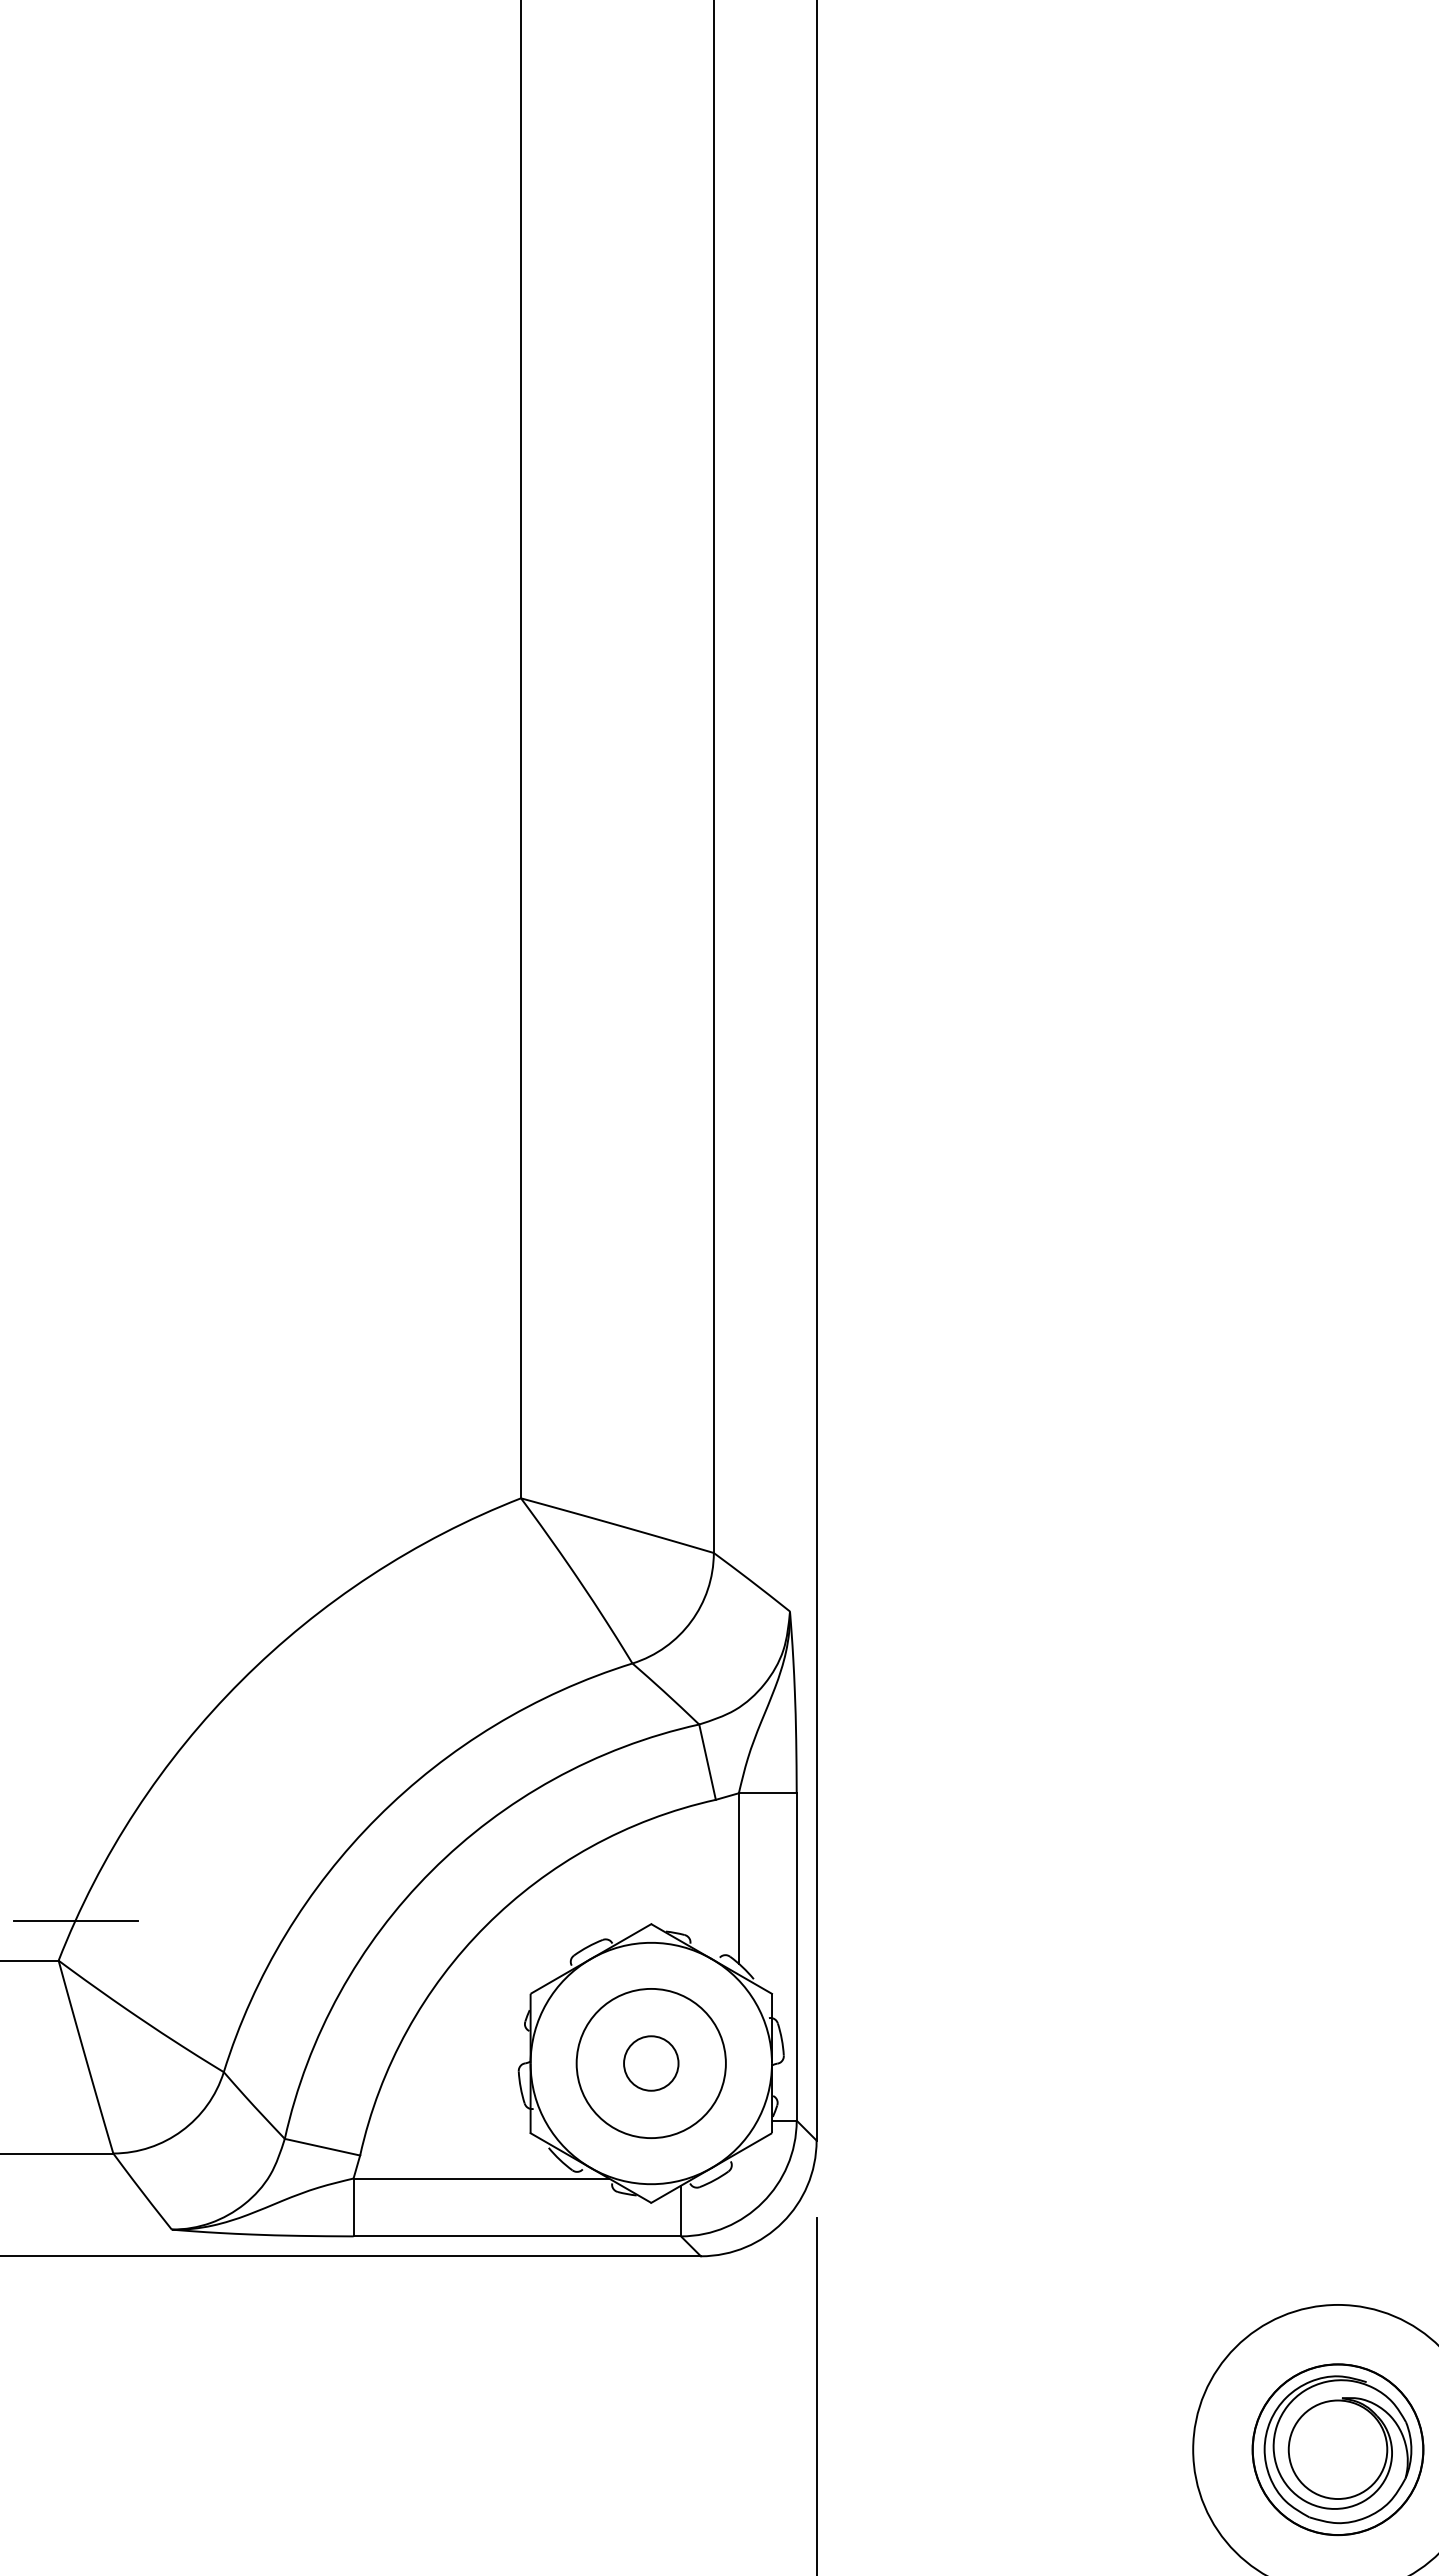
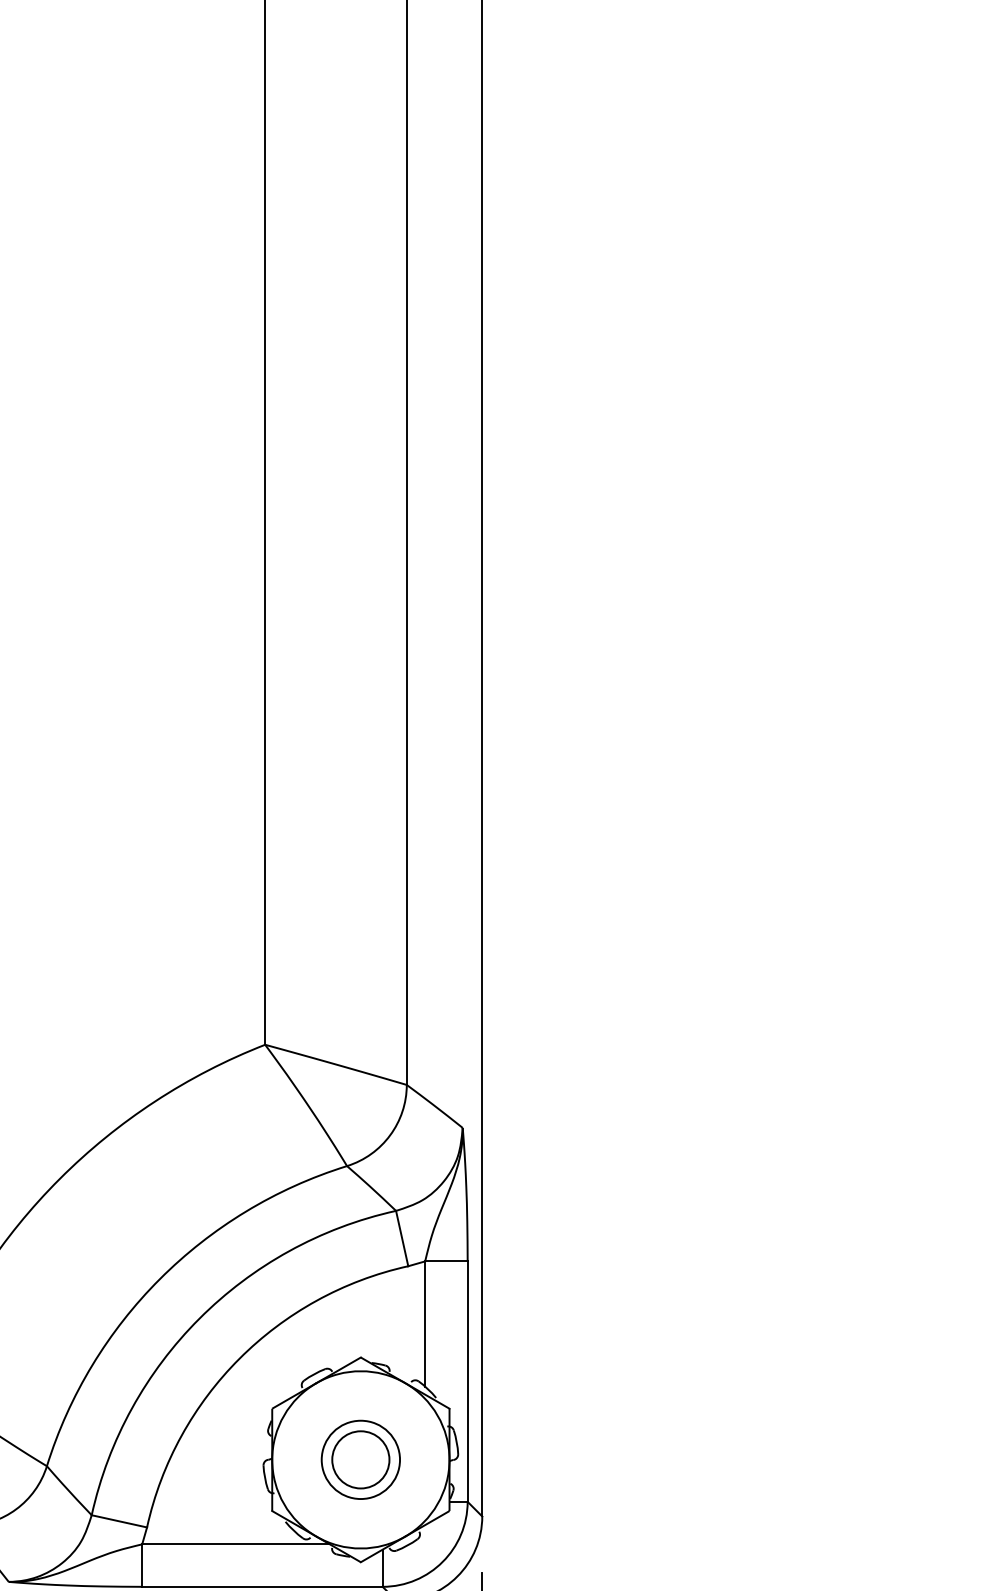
circle: (651, 2063) -> (361, 1459), size x0.71
circle: (651, 2063) -> (361, 1459), size x1.43

